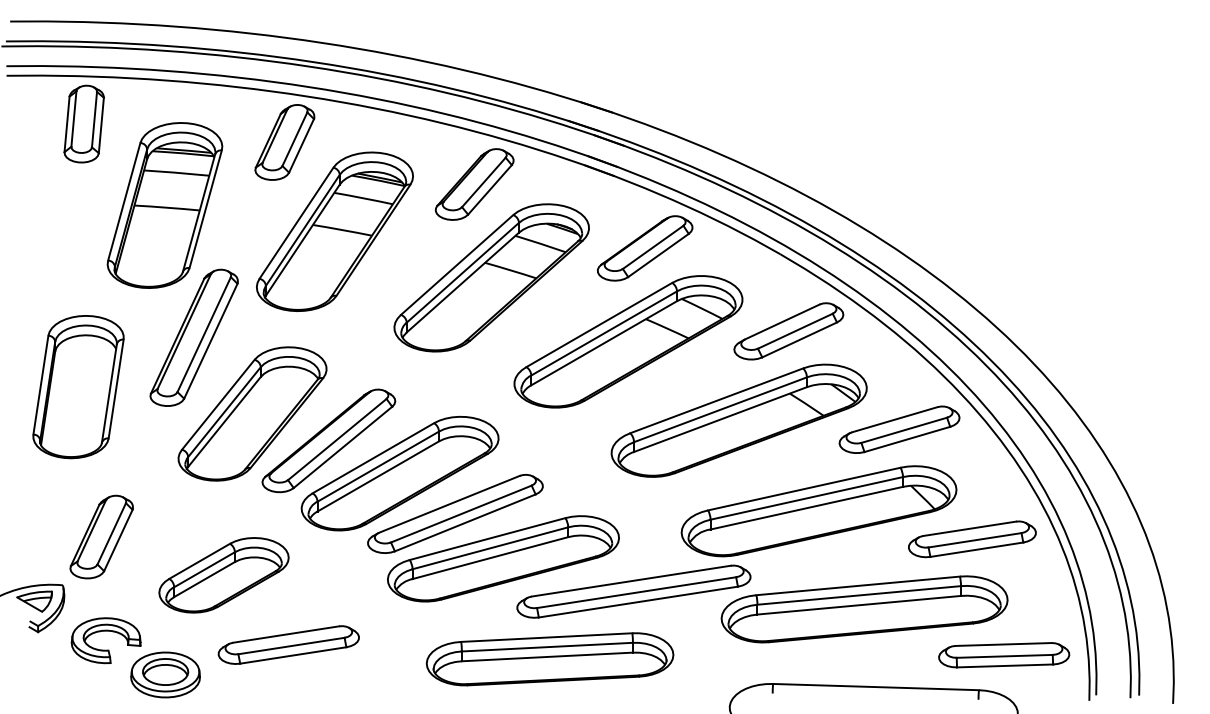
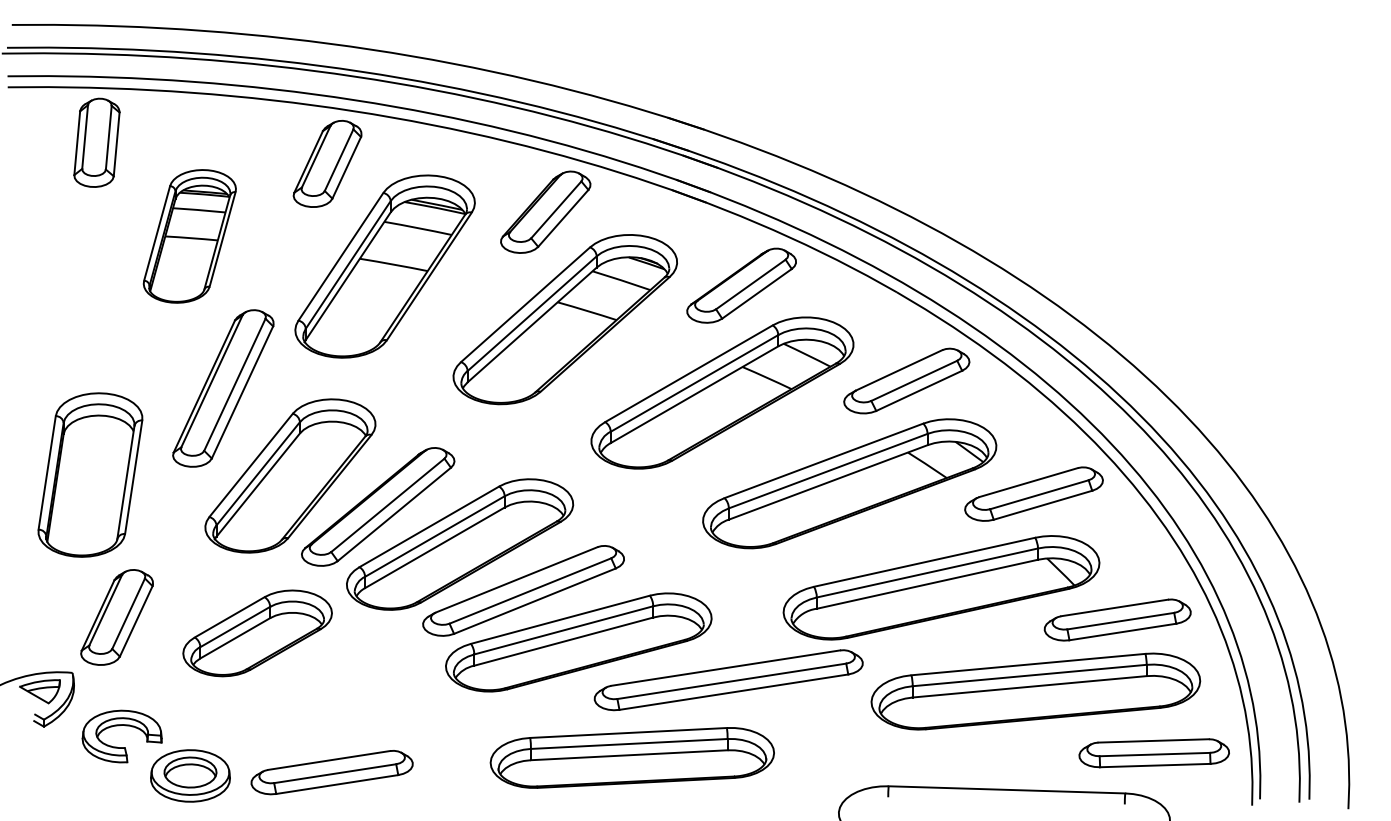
part: (164, 205) -> (189, 236), size x0.7
part: (78, 386) -> (90, 474), moved
part: (223, 575) -> (257, 633), moved
part: (864, 609) -> (1035, 691), moved
part: (288, 645) -> (331, 772), moved

